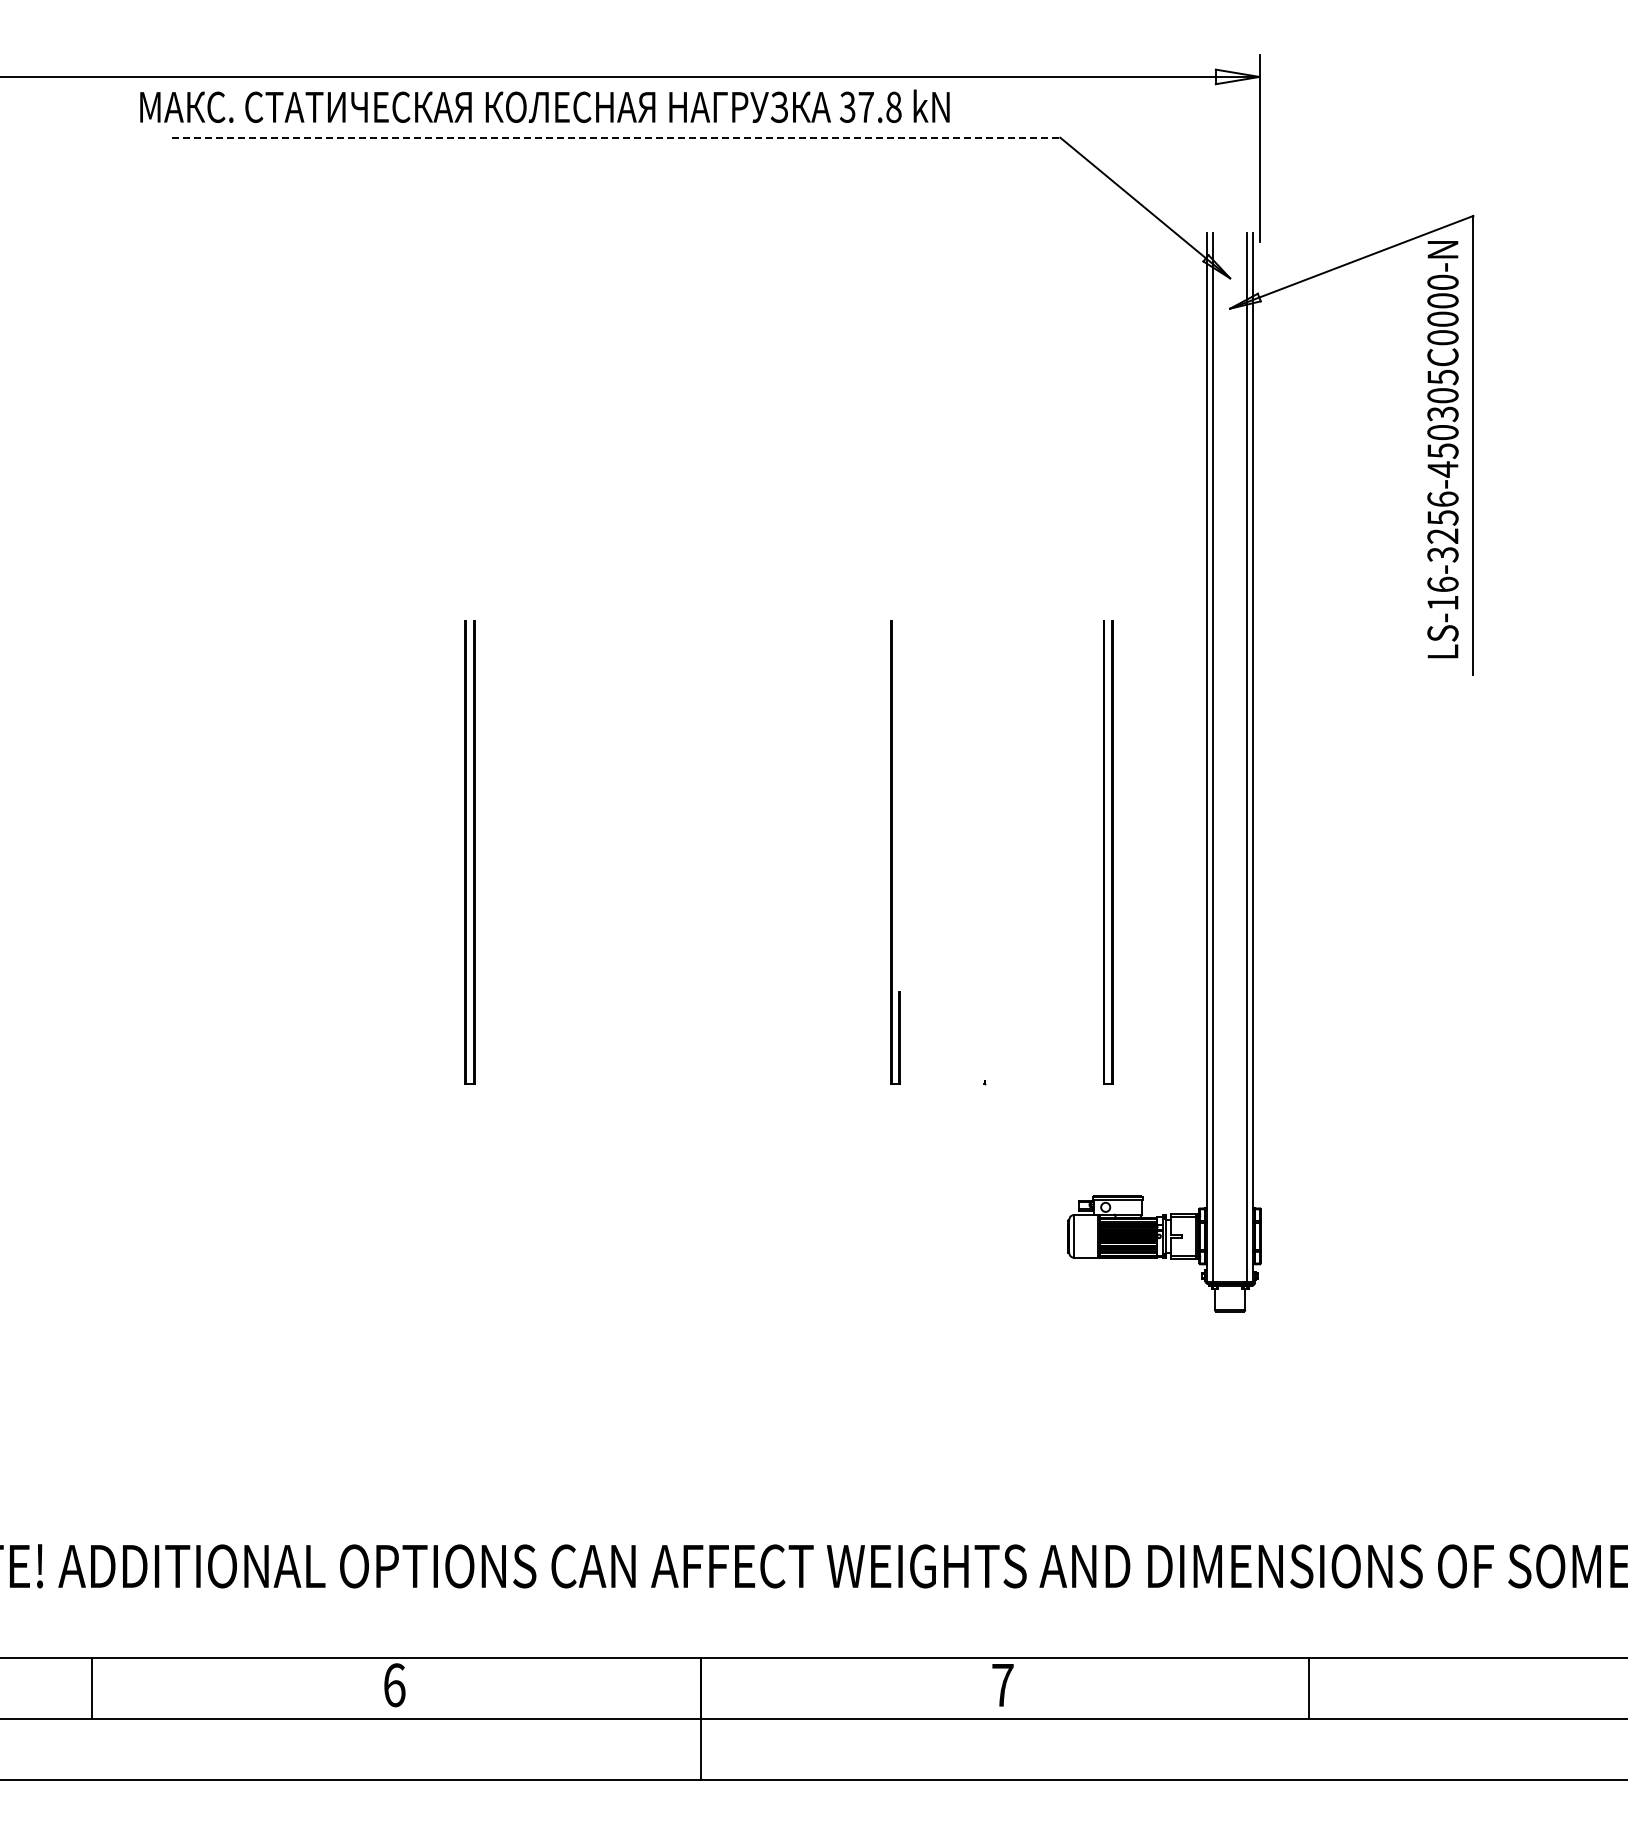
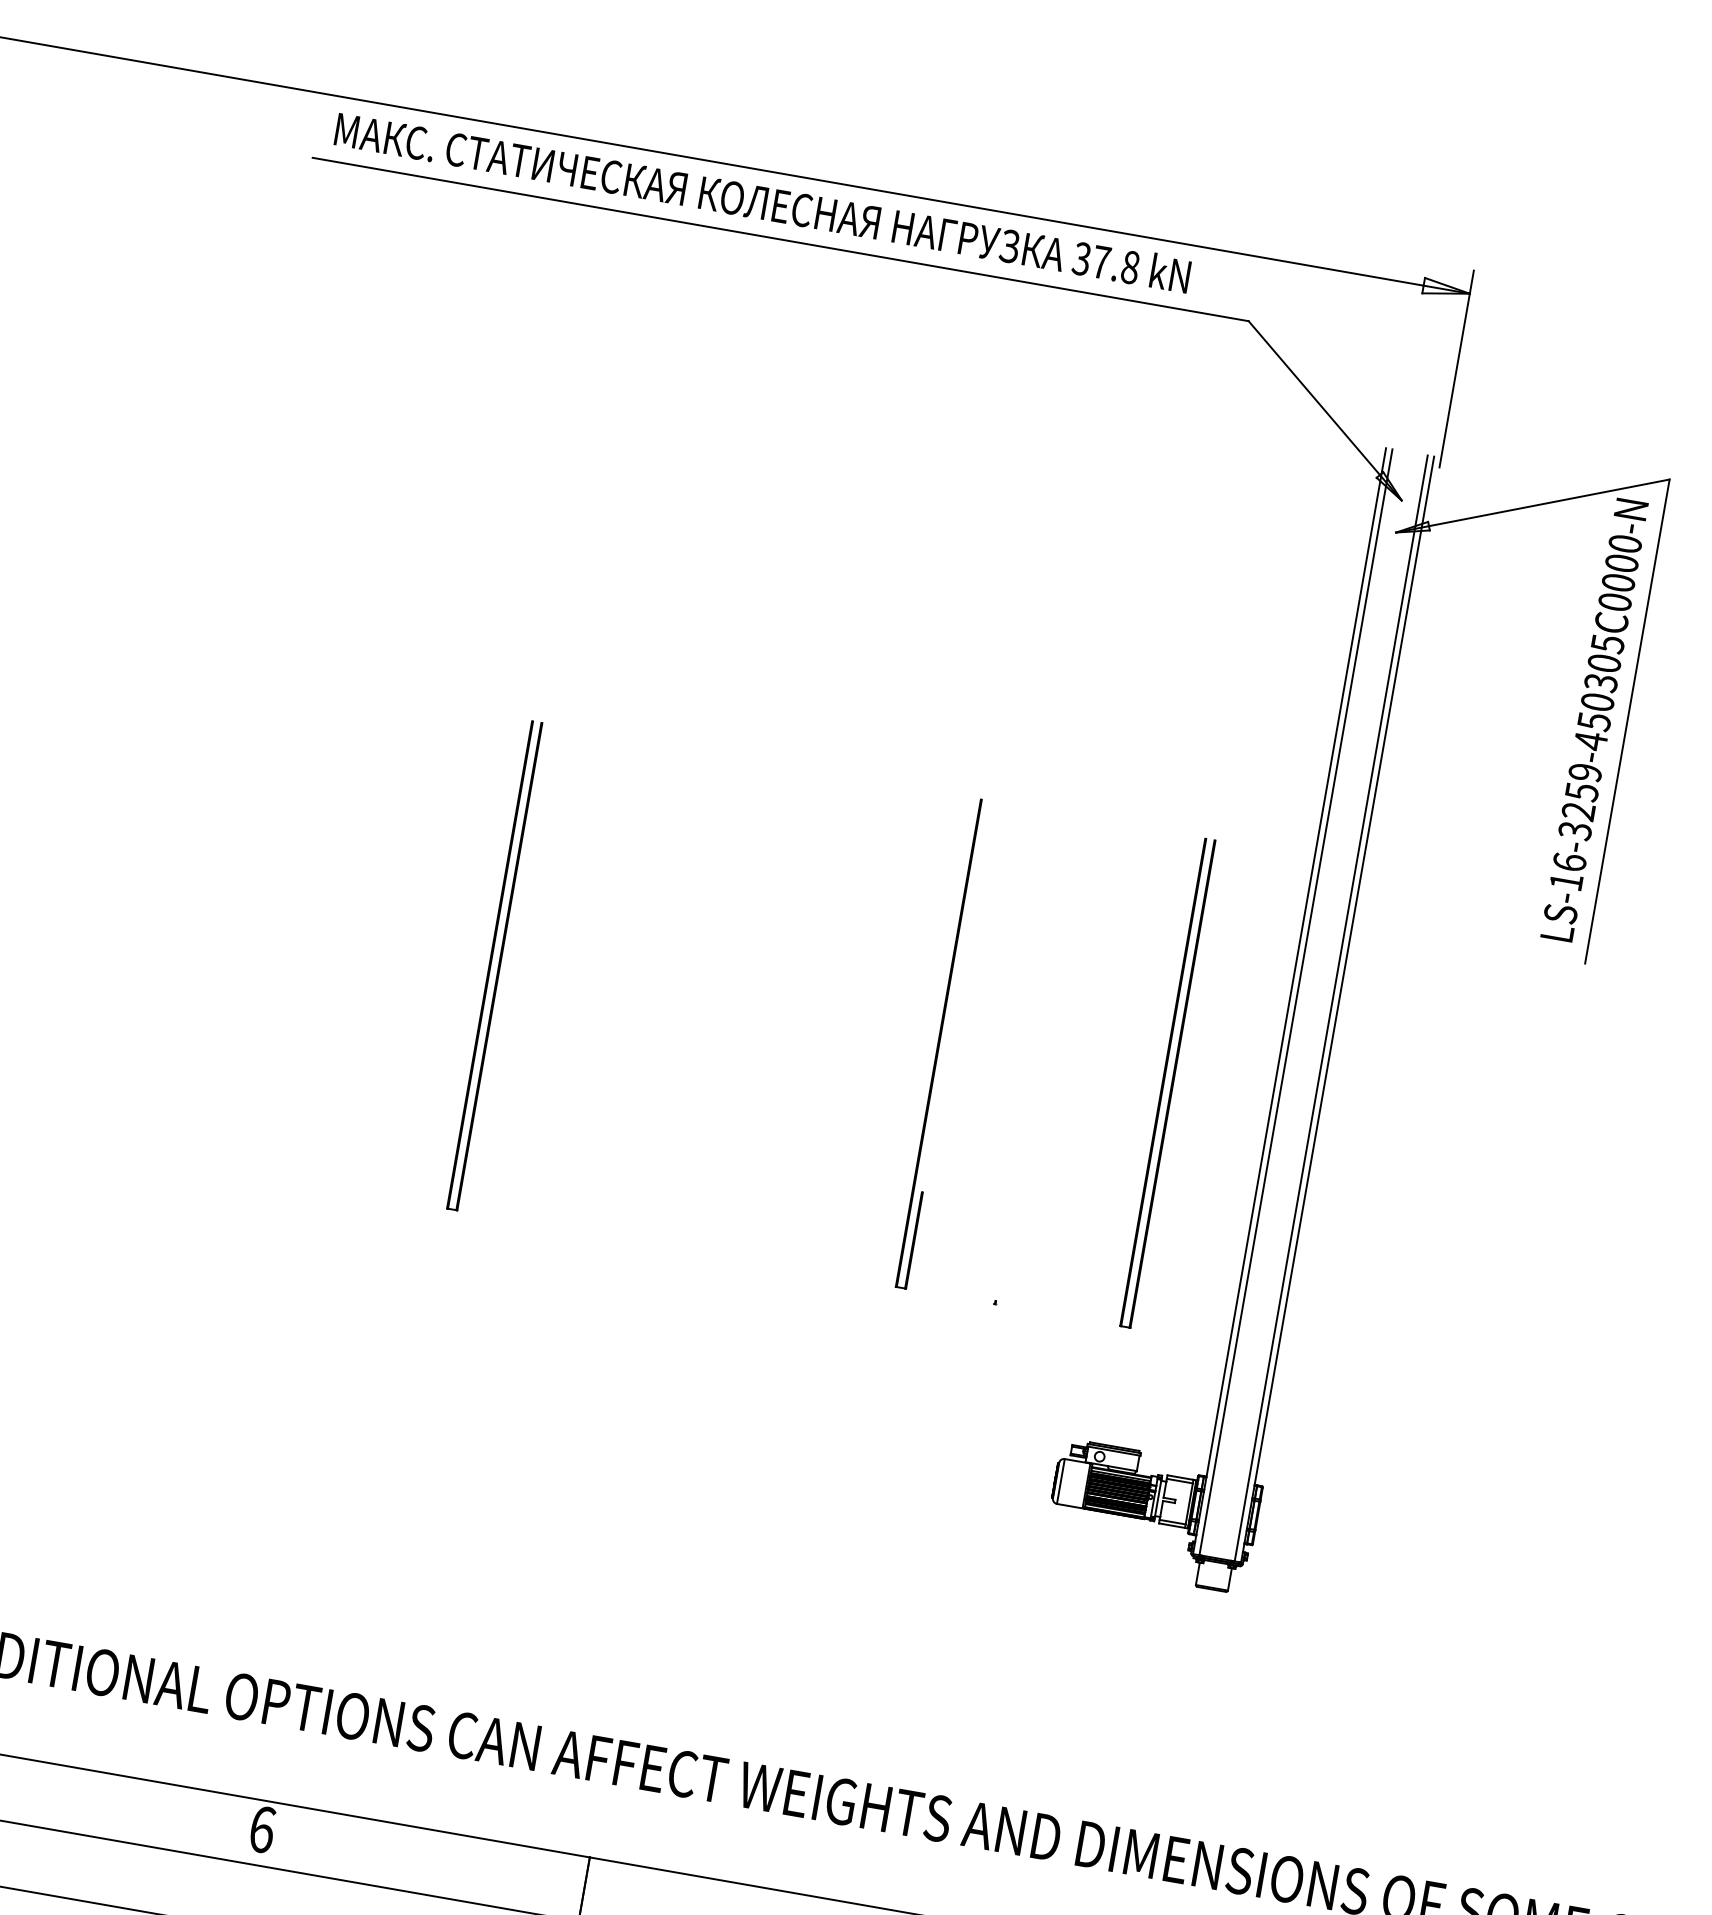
text: (544, 105) -> (762, 201), moved
line: (616, 137) -> (780, 239), dashed -> solid
text: (1442, 499) -> (1584, 772), LS-16-3256-450305C0000-N -> LS-16-3259-450305C0000-N

